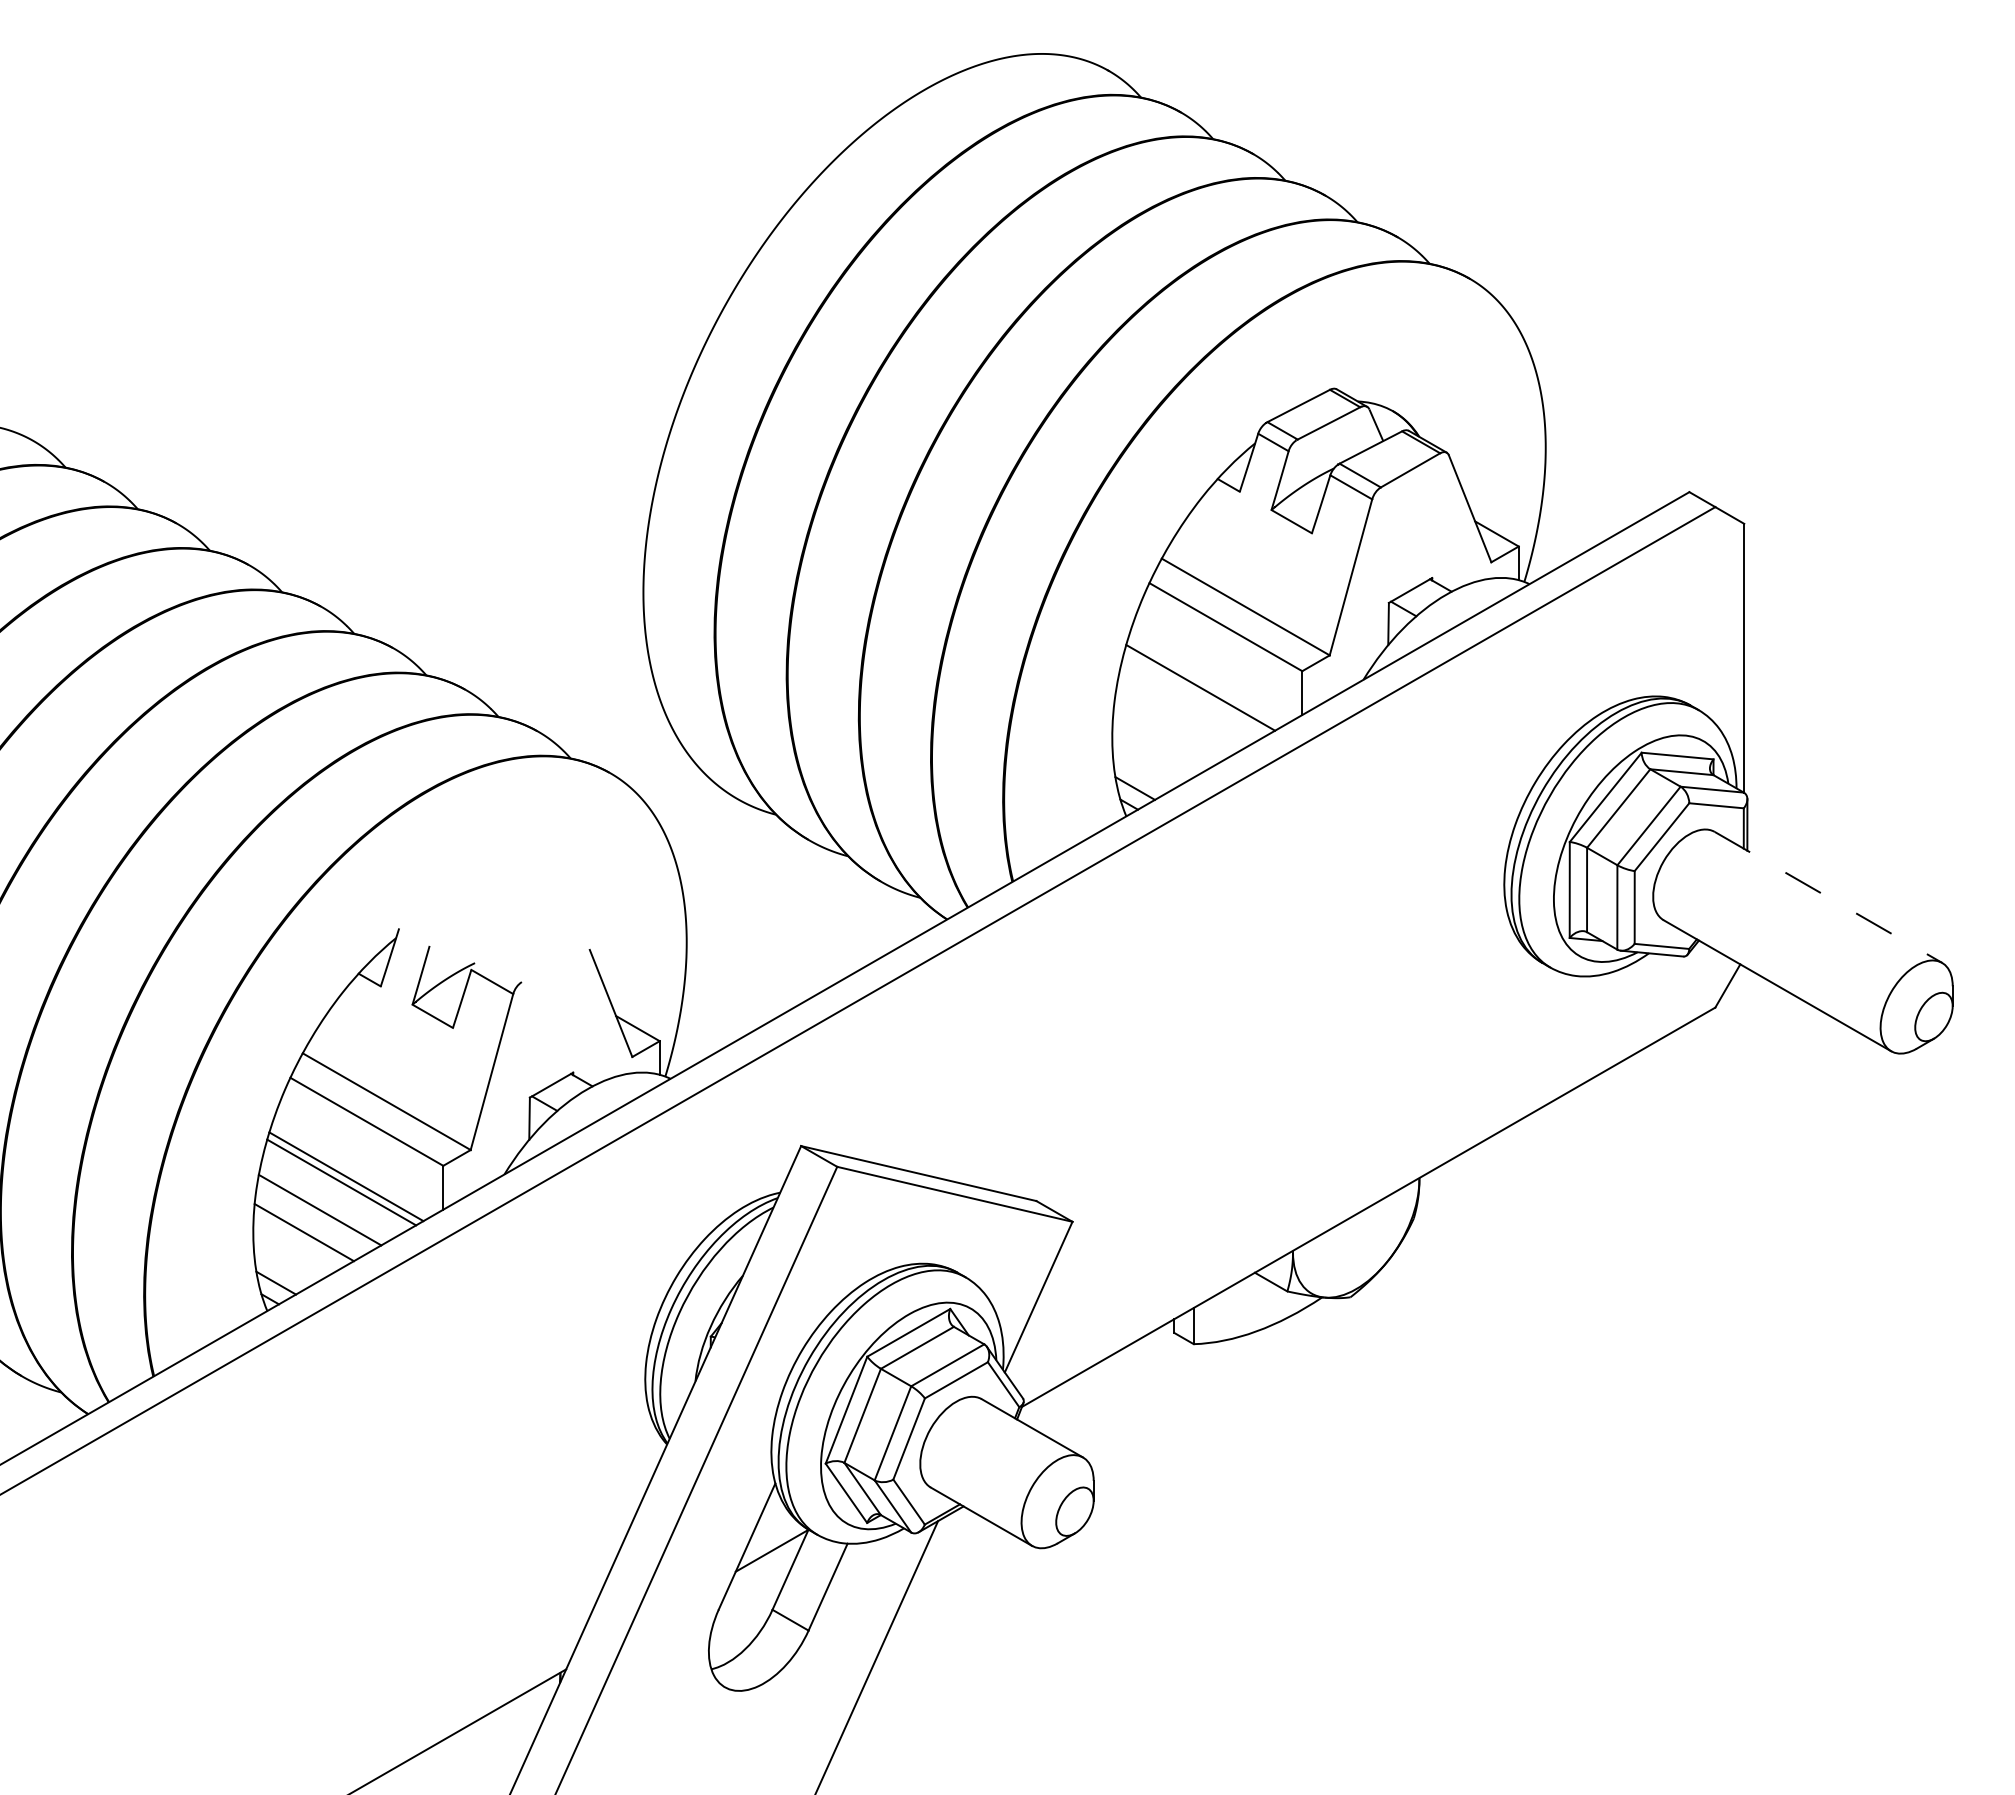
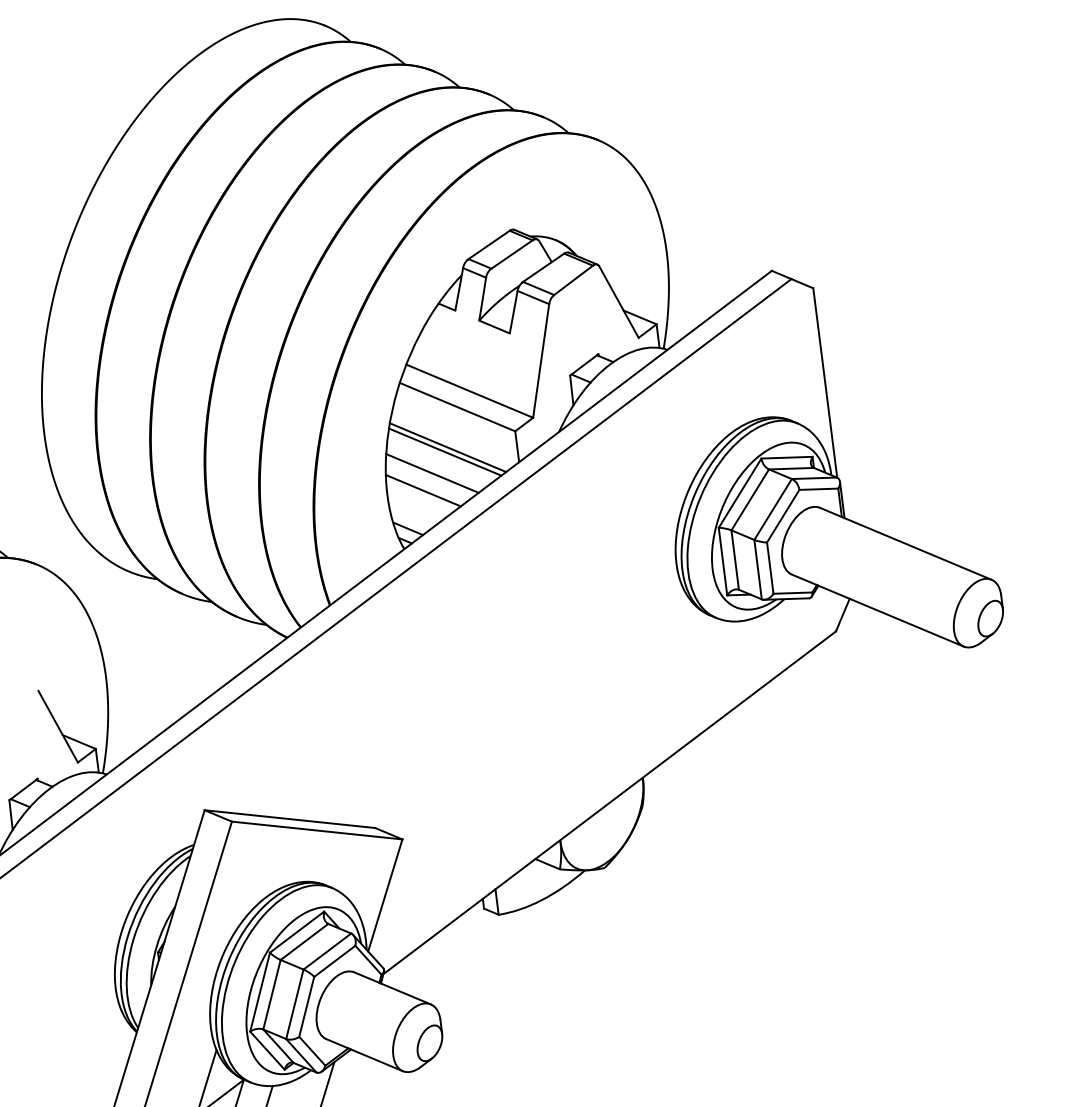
line: (1205, 681) -> (448, 447), added
line: (1178, 715) -> (432, 473), added
line: (1162, 737) -> (422, 490), added
line: (1828, 897) -> (905, 543), dashed -> solid

